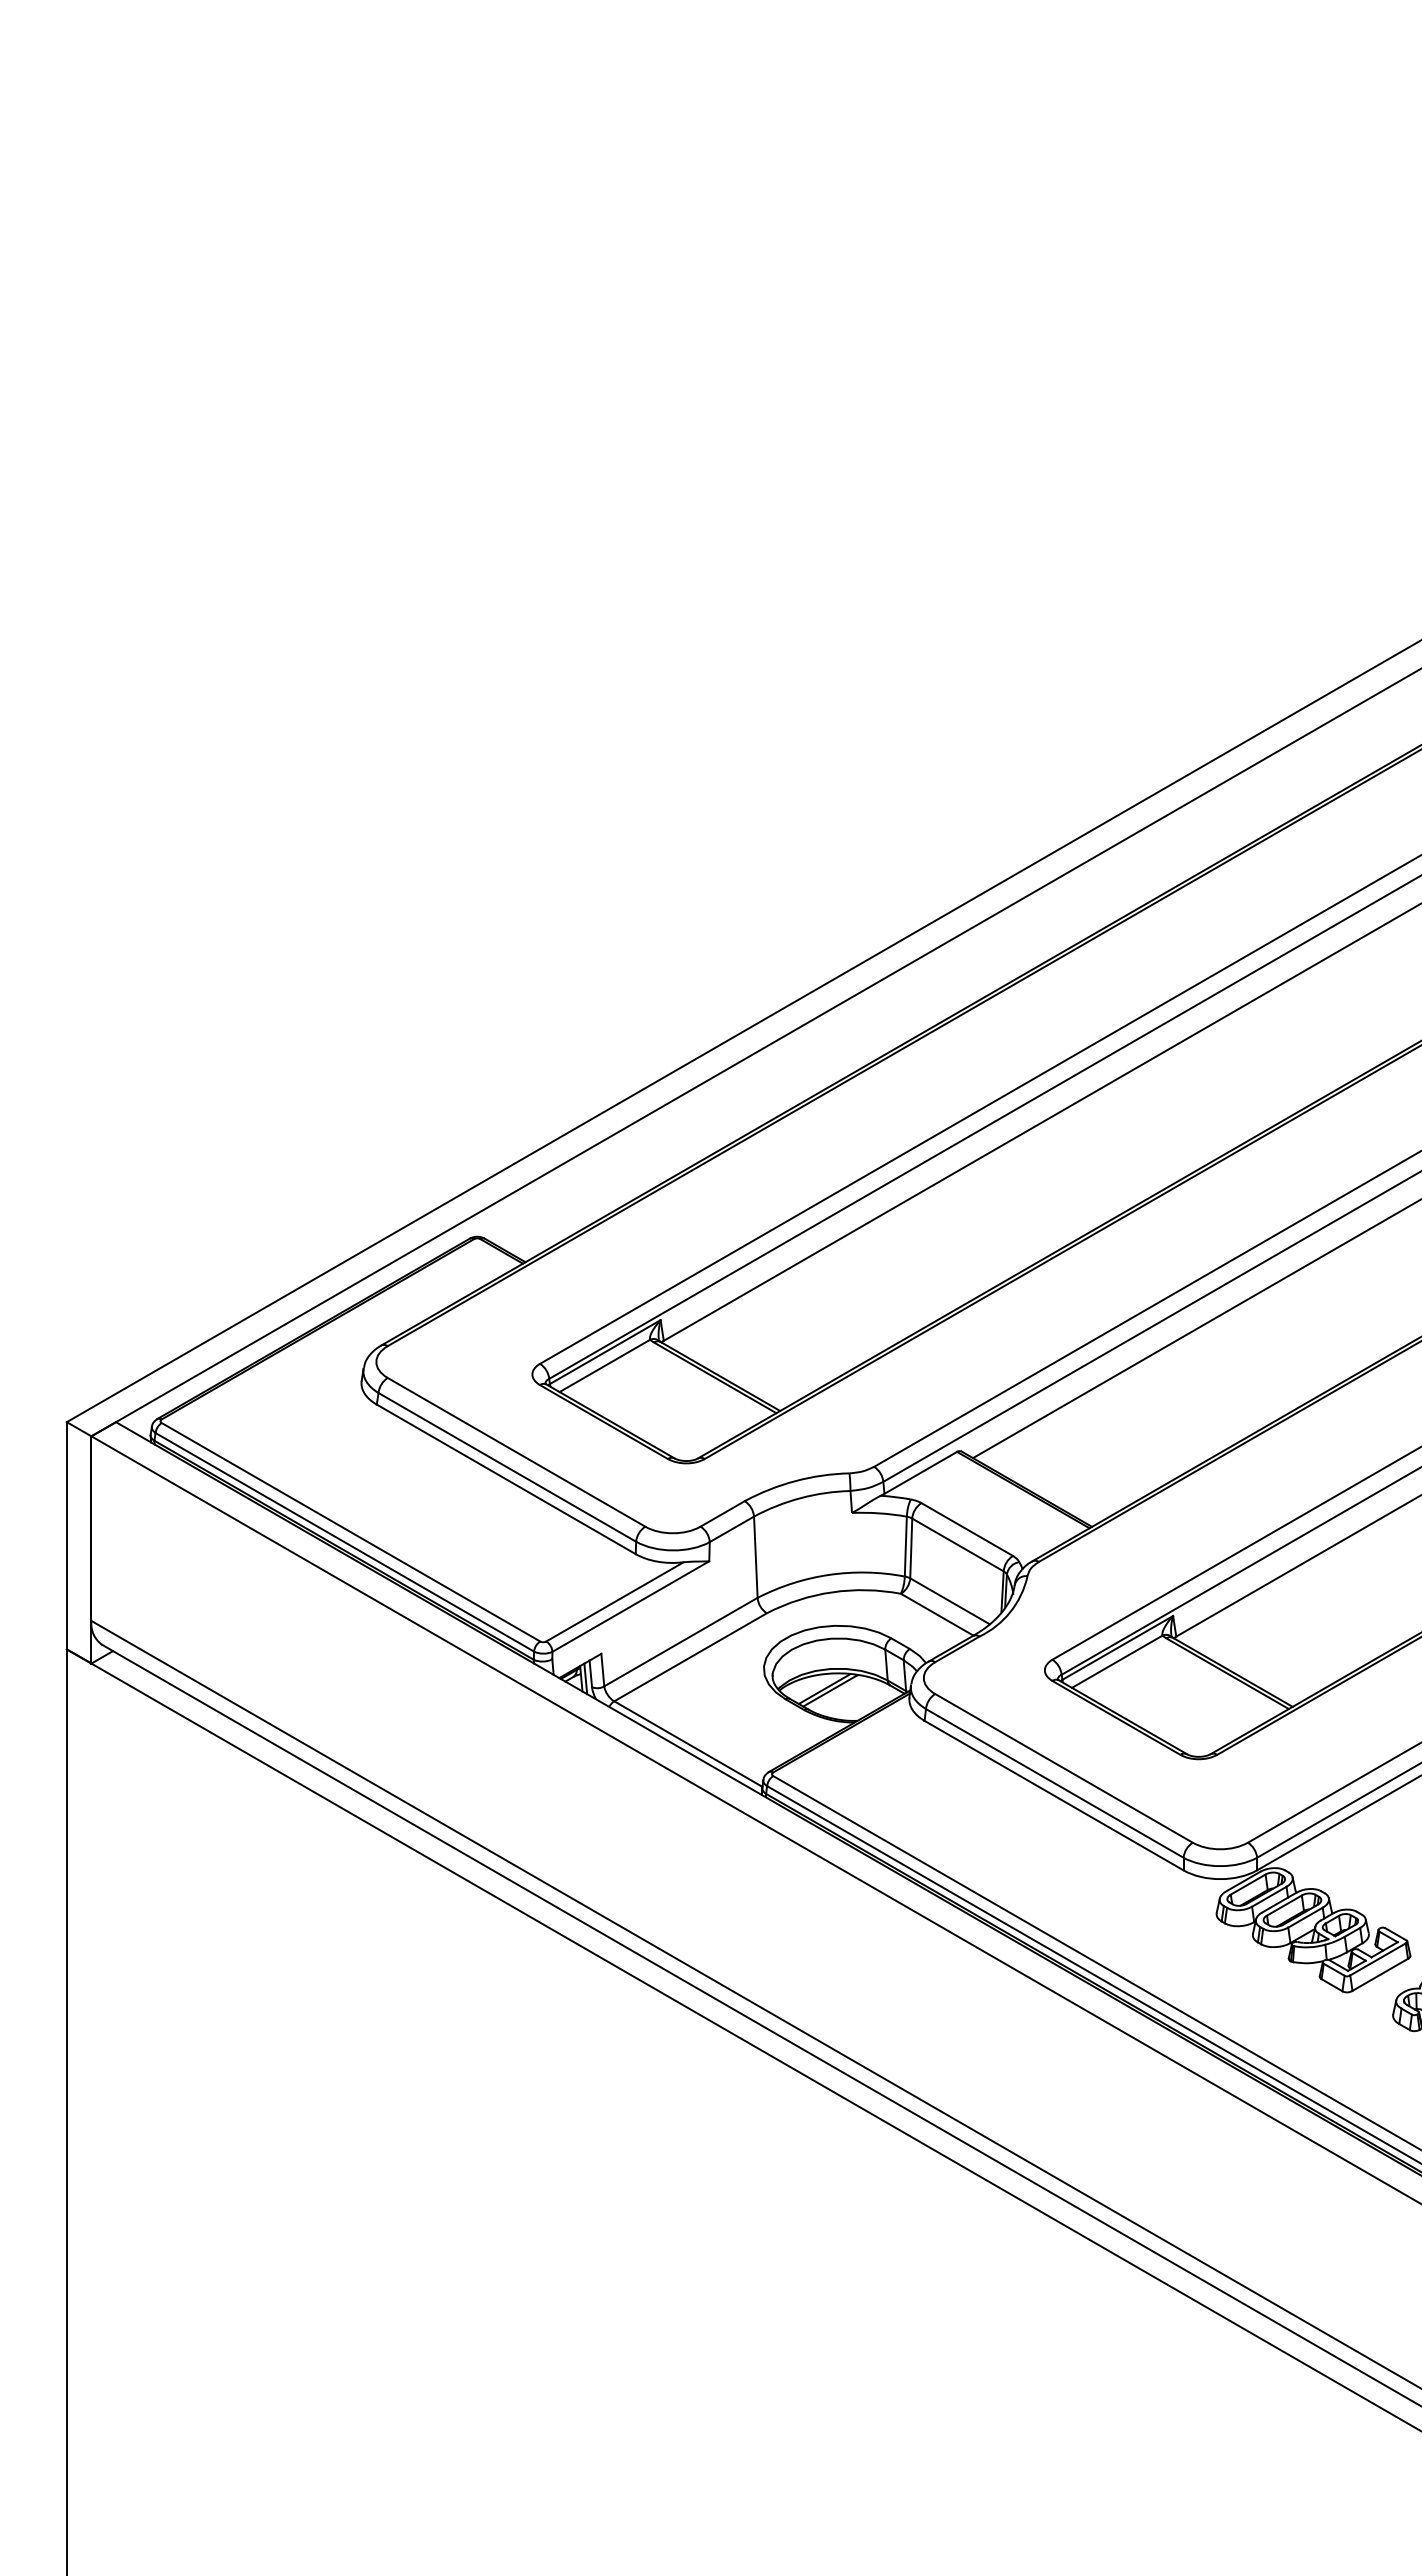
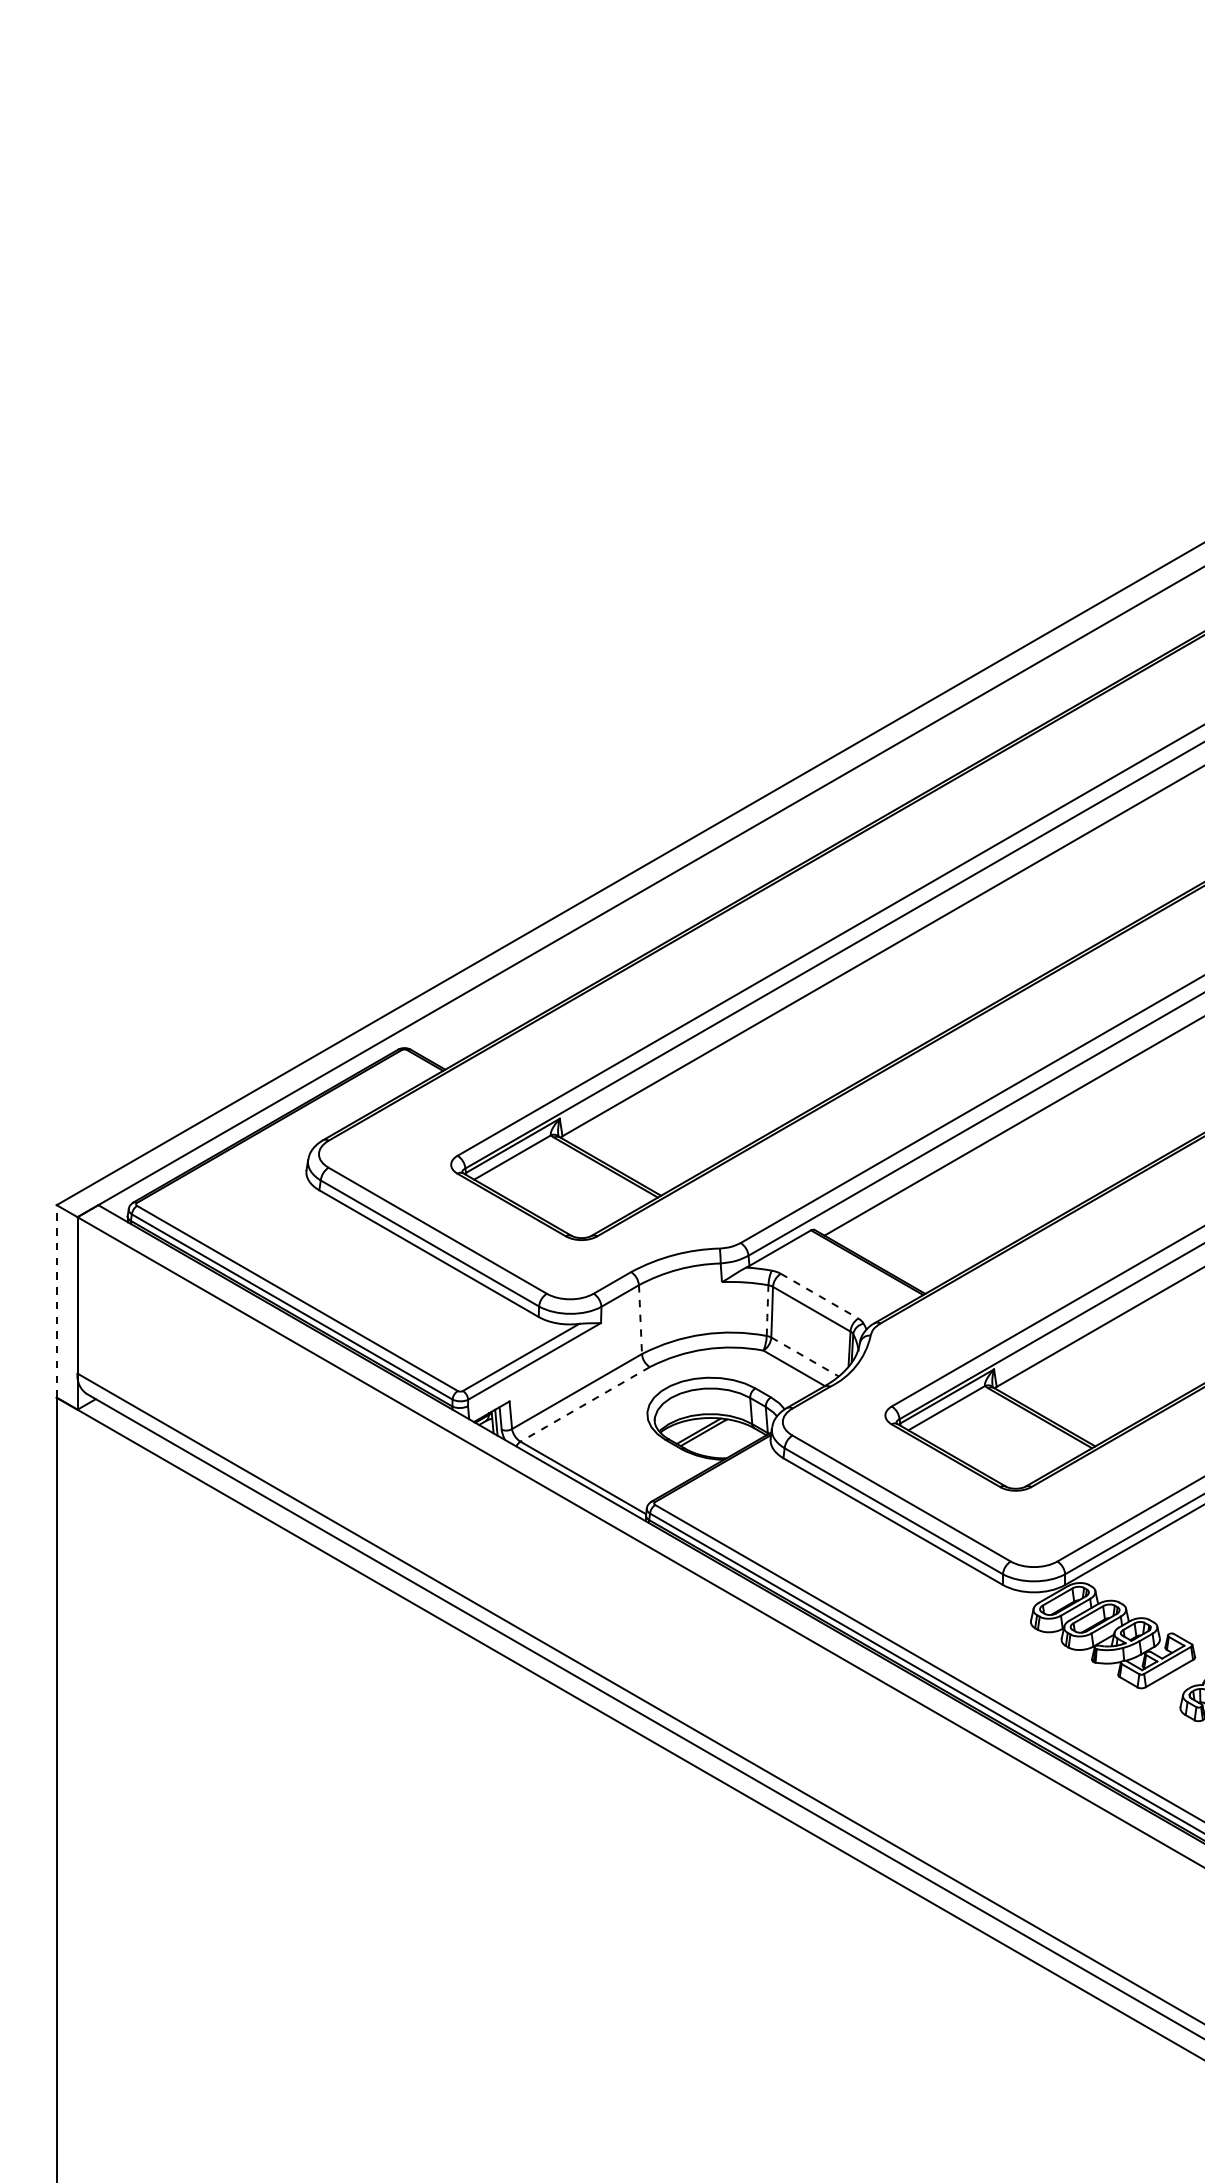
line: (967, 1529) -> (819, 1296), solid -> dashed
line: (66, 1535) -> (56, 1301), solid -> dashed
line: (905, 1547) -> (767, 1311), solid -> dashed
line: (755, 1557) -> (640, 1319), solid -> dashed
line: (949, 1601) -> (804, 1357), solid -> dashed
line: (690, 1657) -> (585, 1404), solid -> dashed

